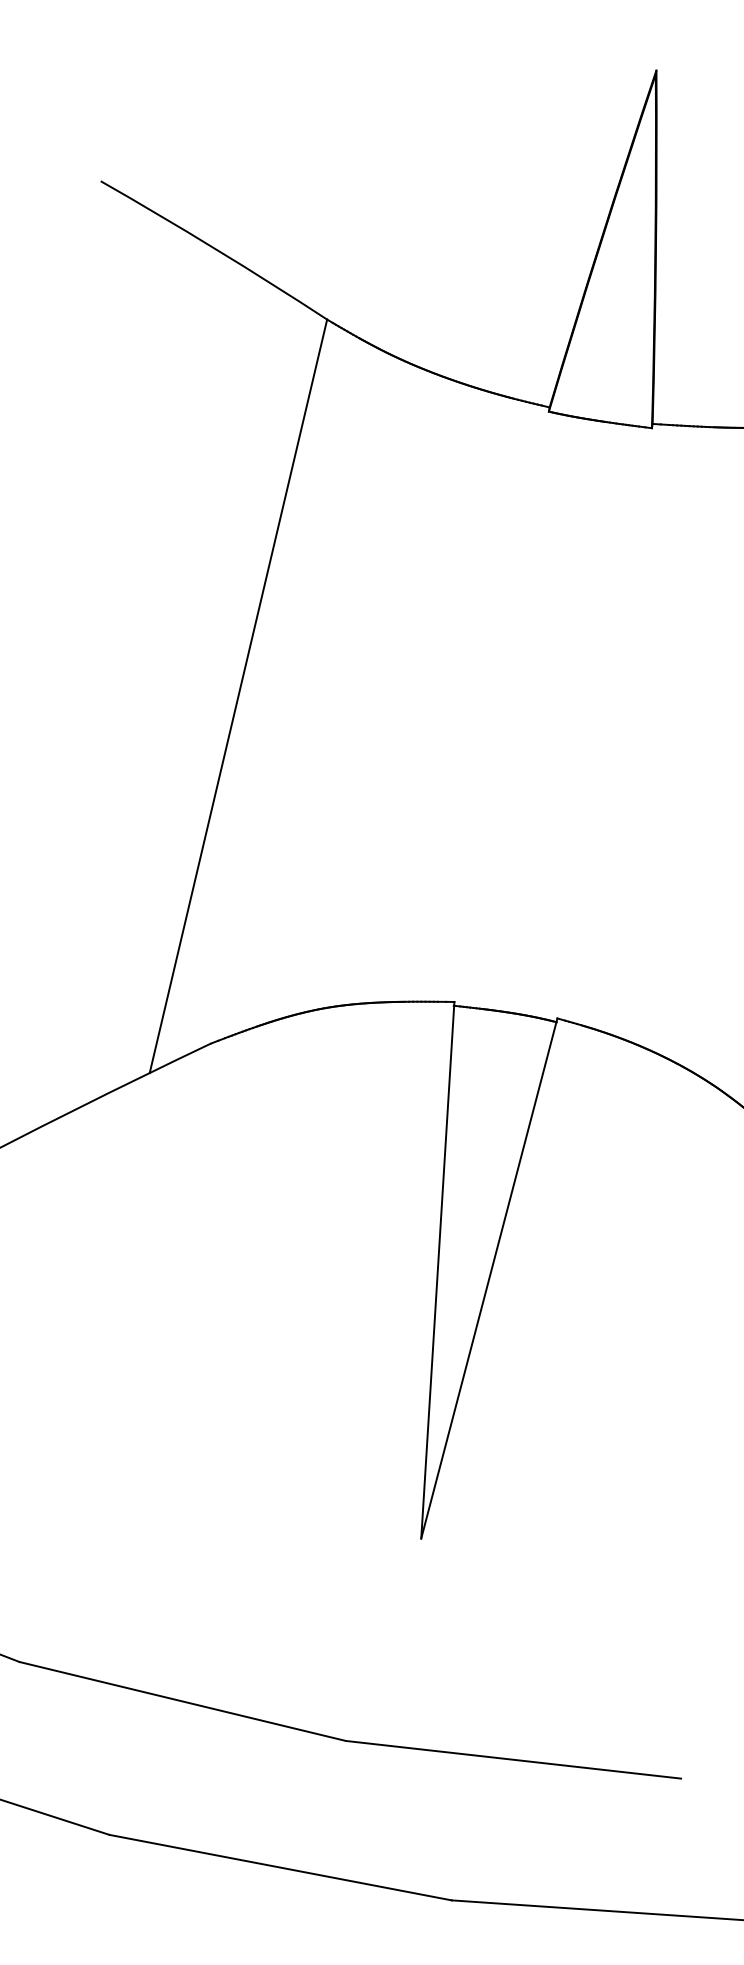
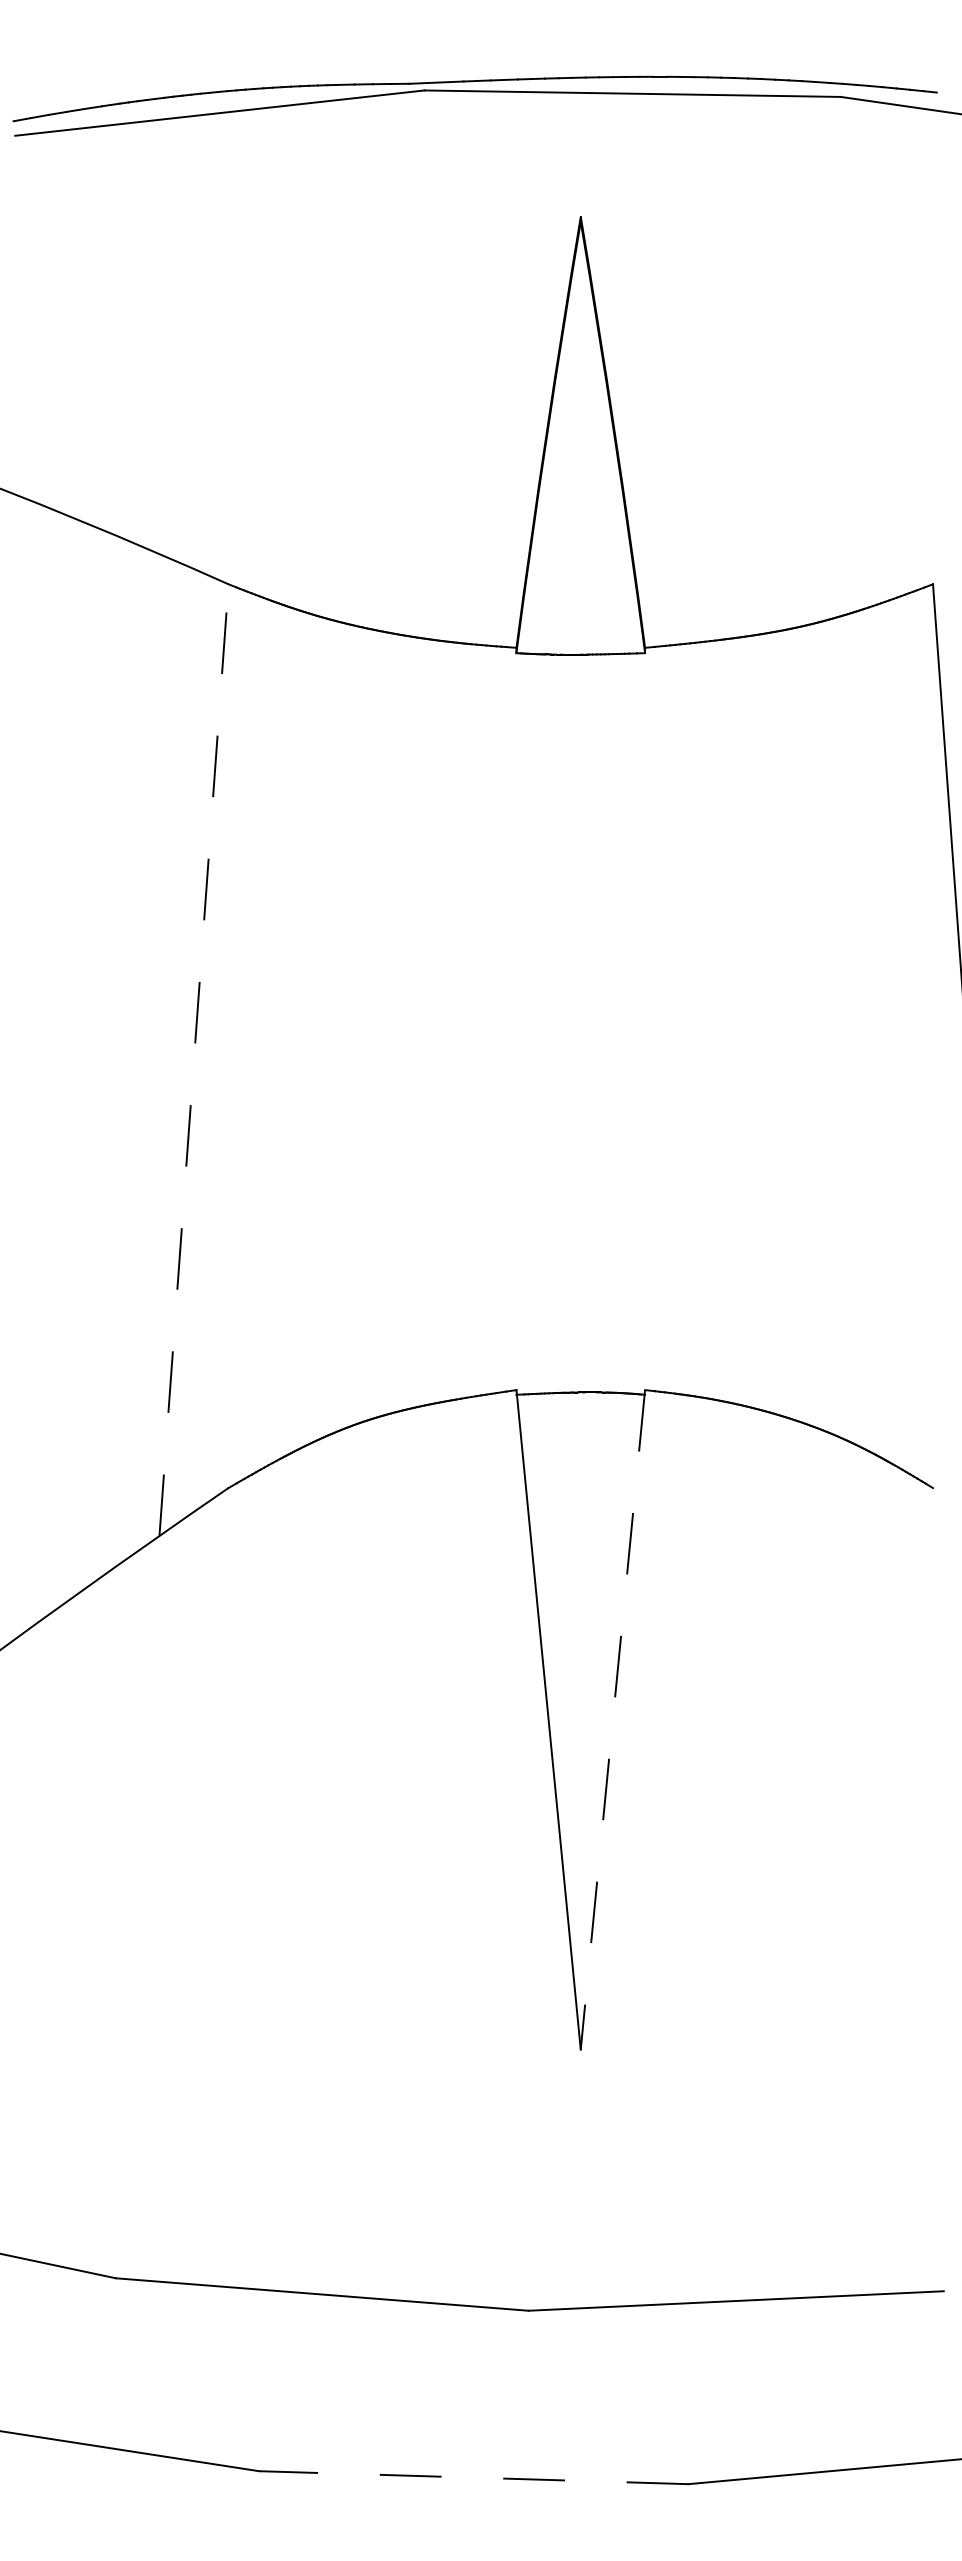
line: (238, 695) -> (194, 1059), solid -> dashed
line: (488, 1278) -> (612, 1720), solid -> dashed
line: (280, 1867) -> (473, 2477), solid -> dashed

